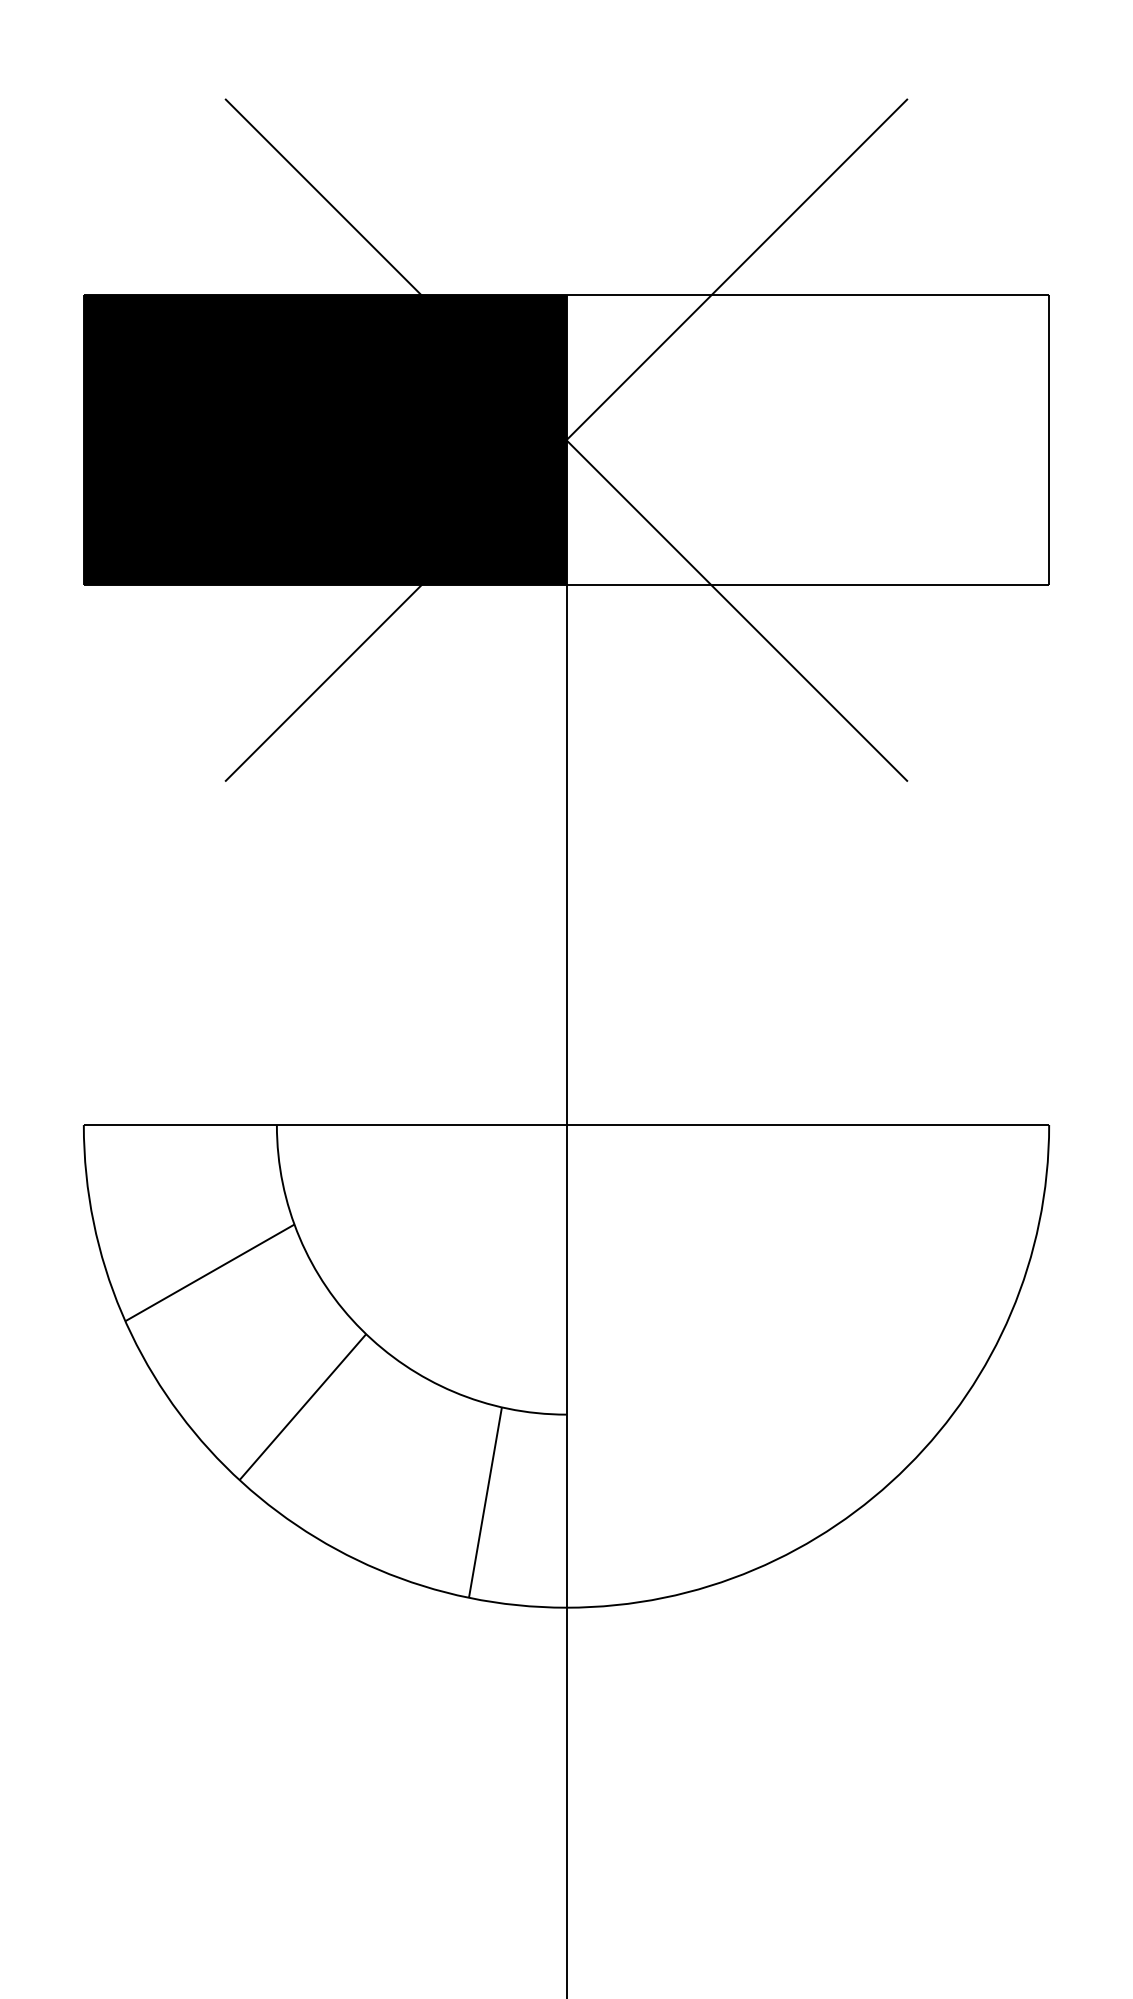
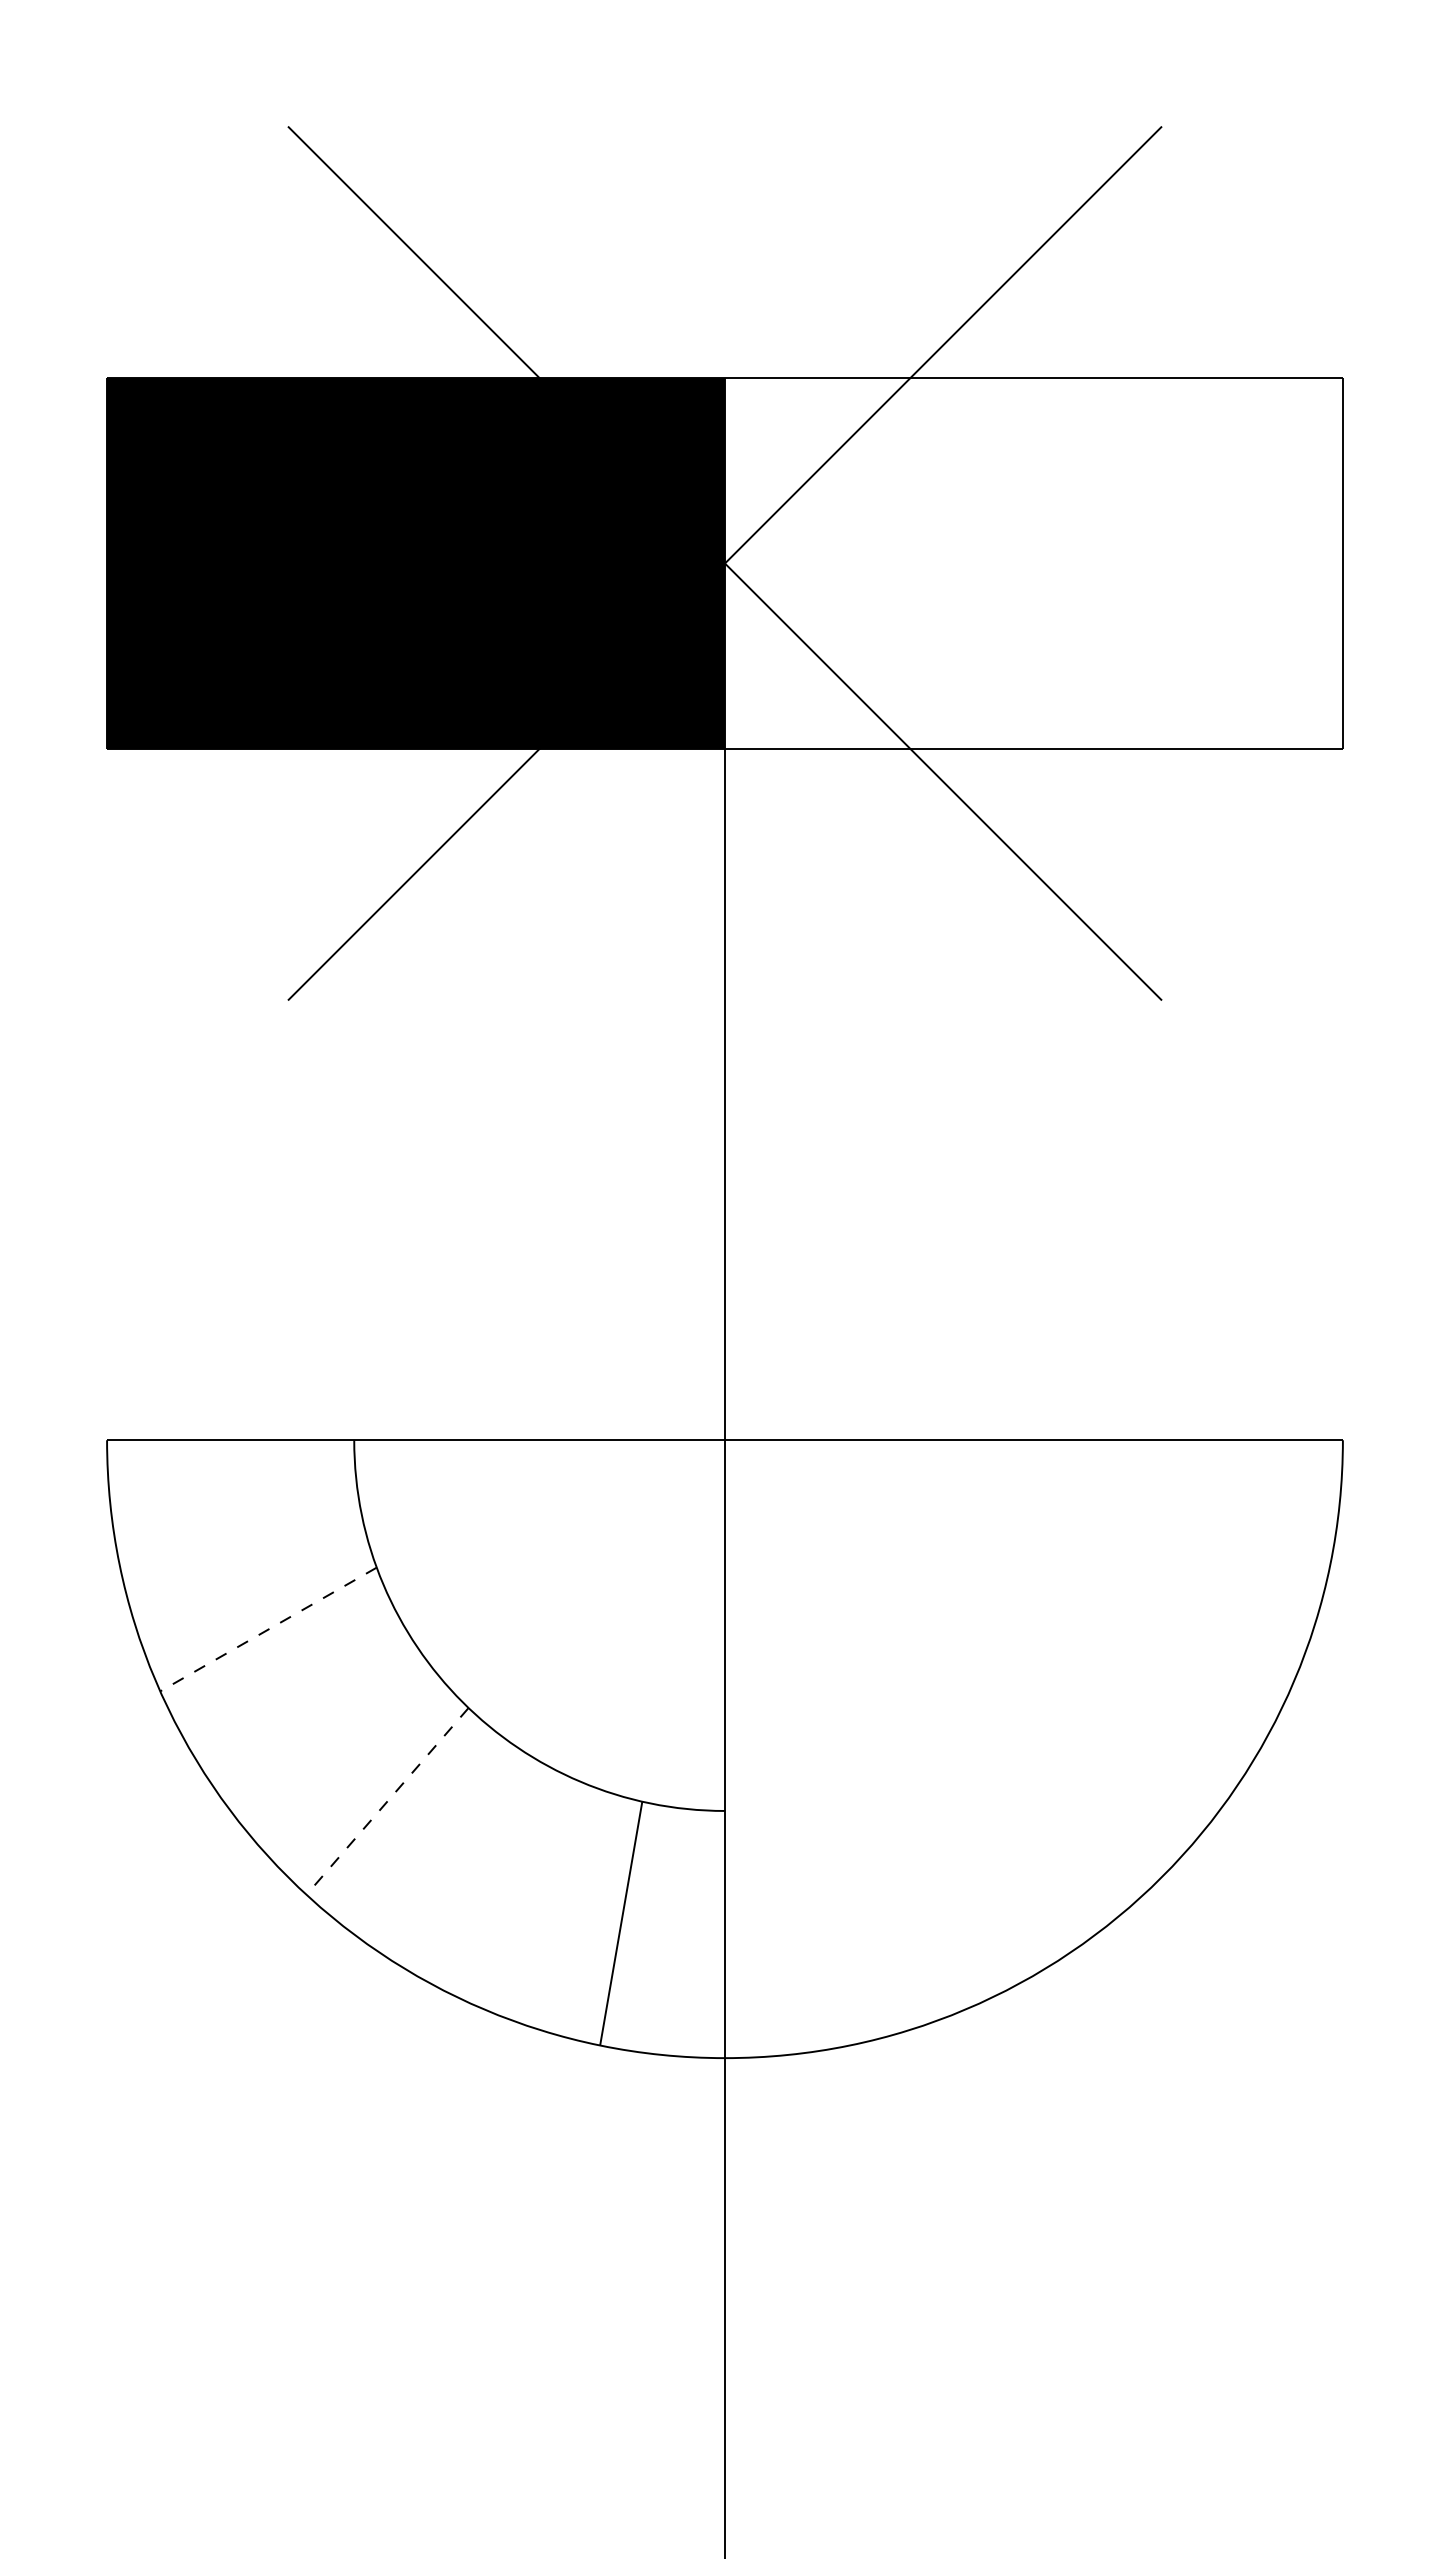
line: (209, 1272) -> (268, 1629), solid -> dashed
line: (302, 1407) -> (387, 1801), solid -> dashed

